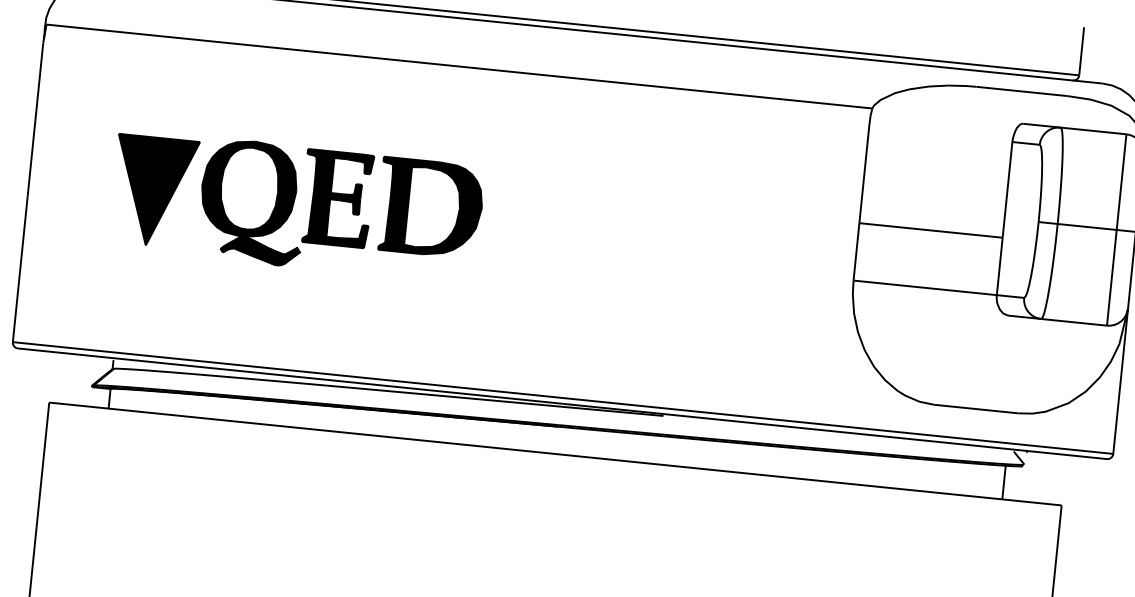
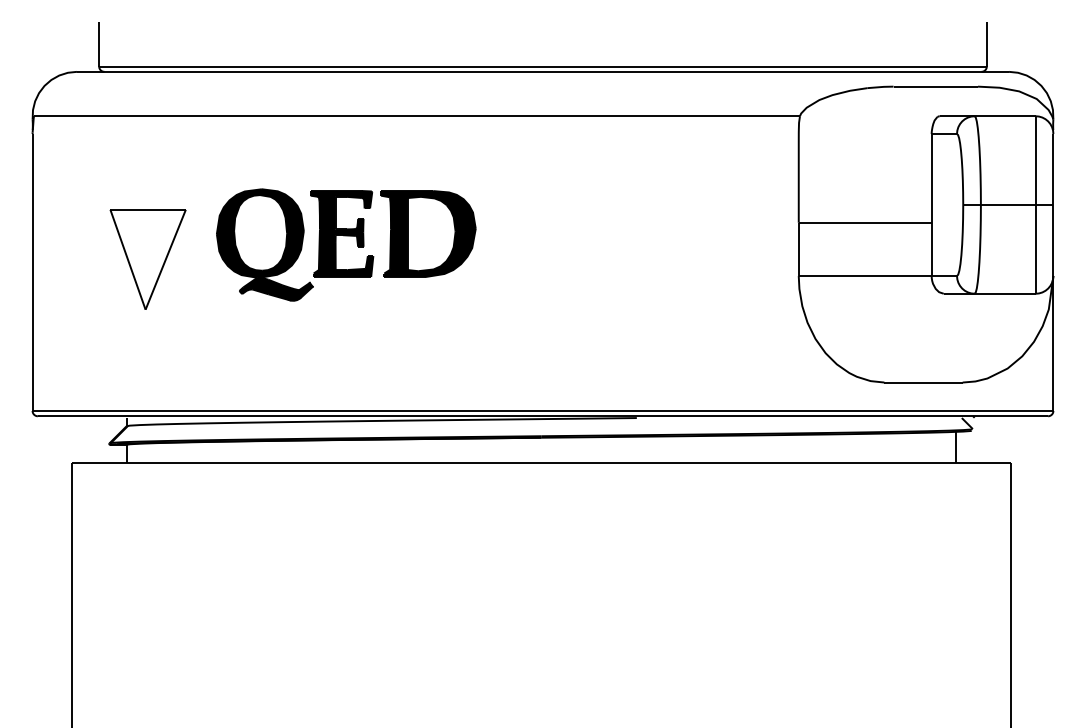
fill: (153, 191) -> (147, 259), removed
part: (341, 201) -> (346, 236), moved

